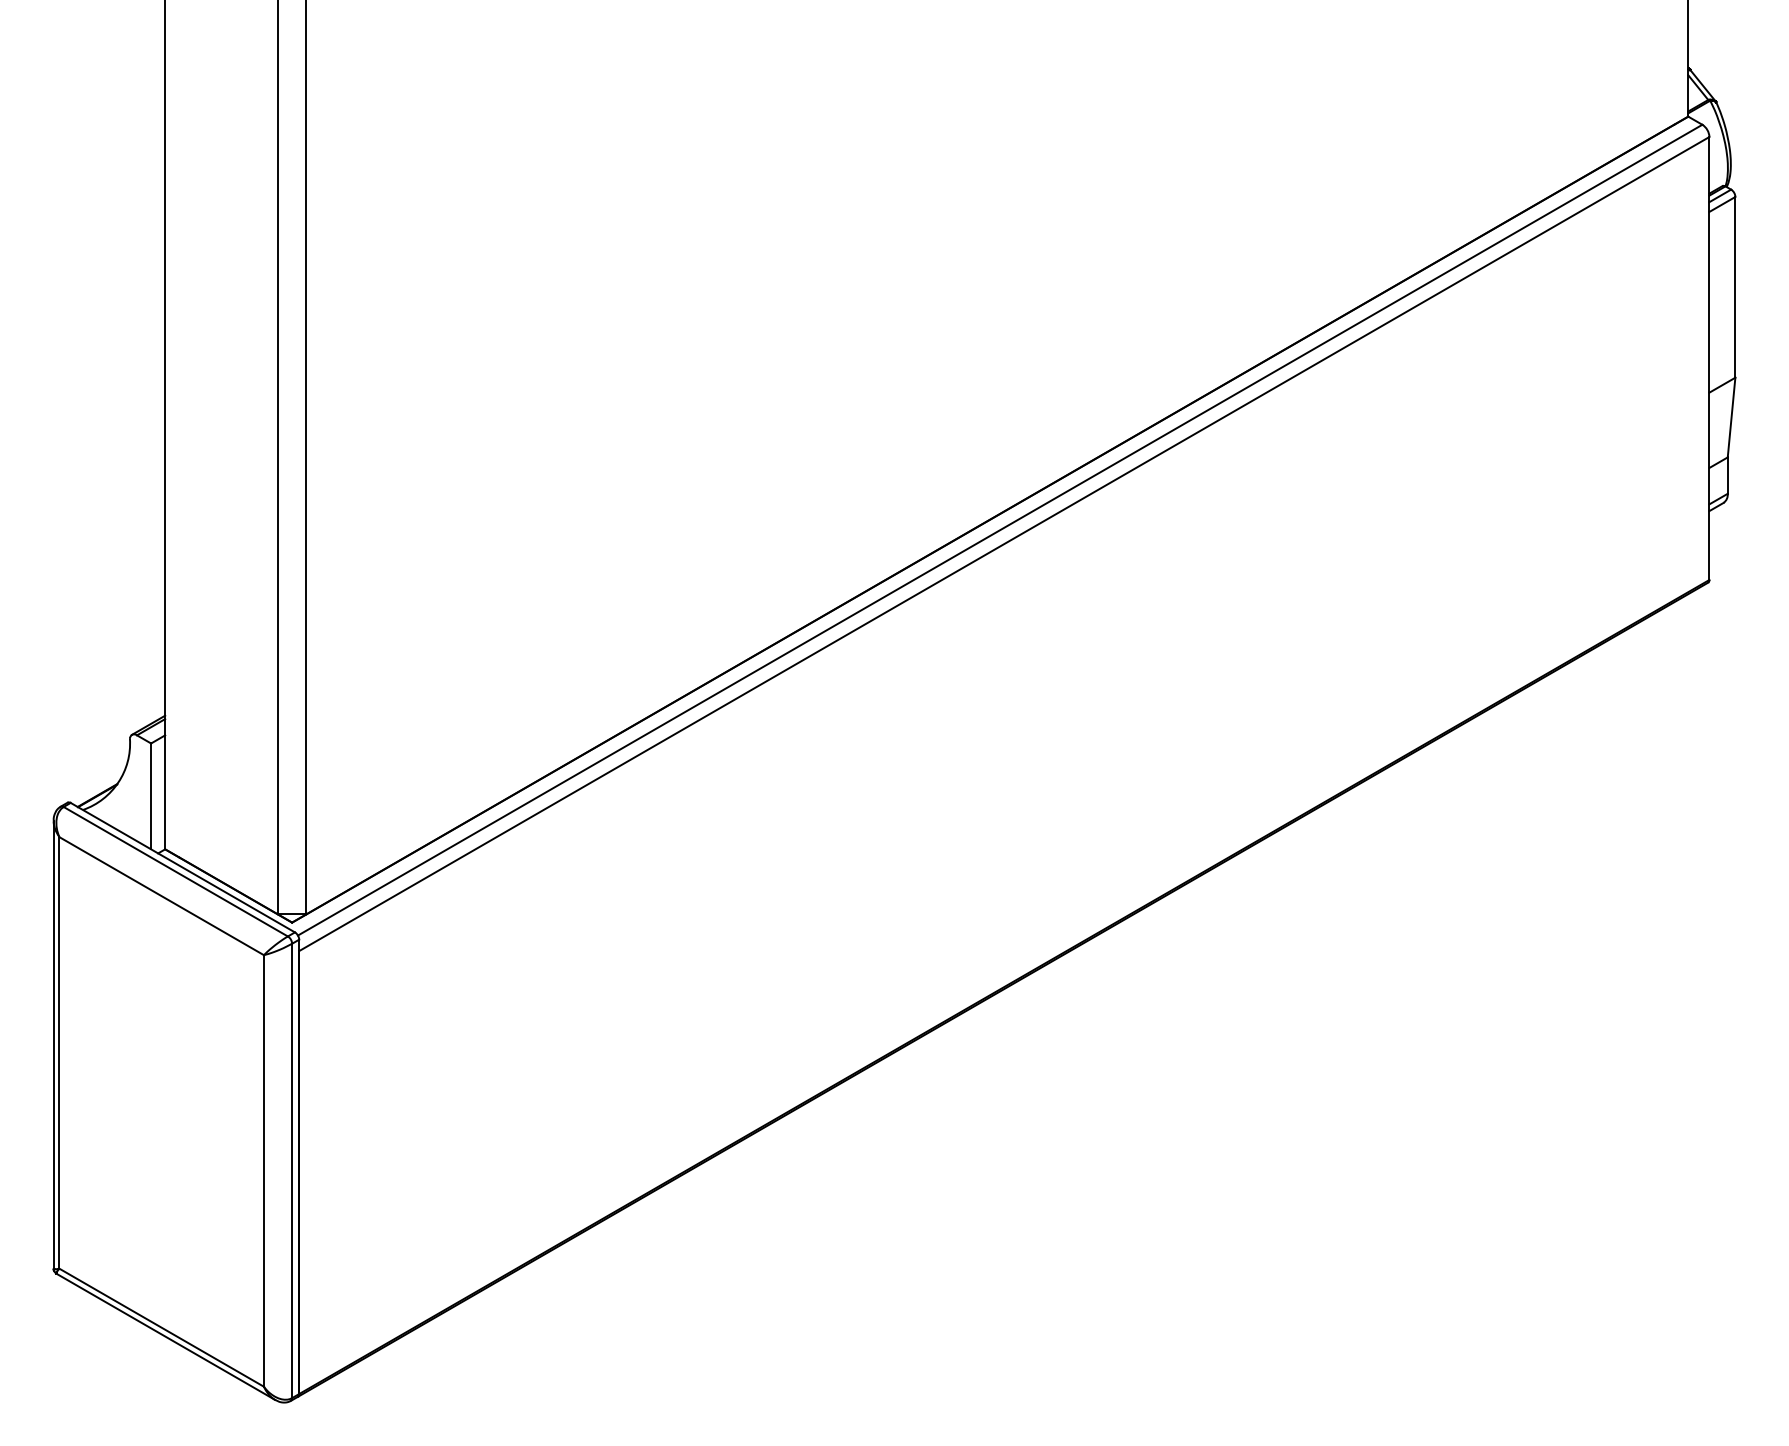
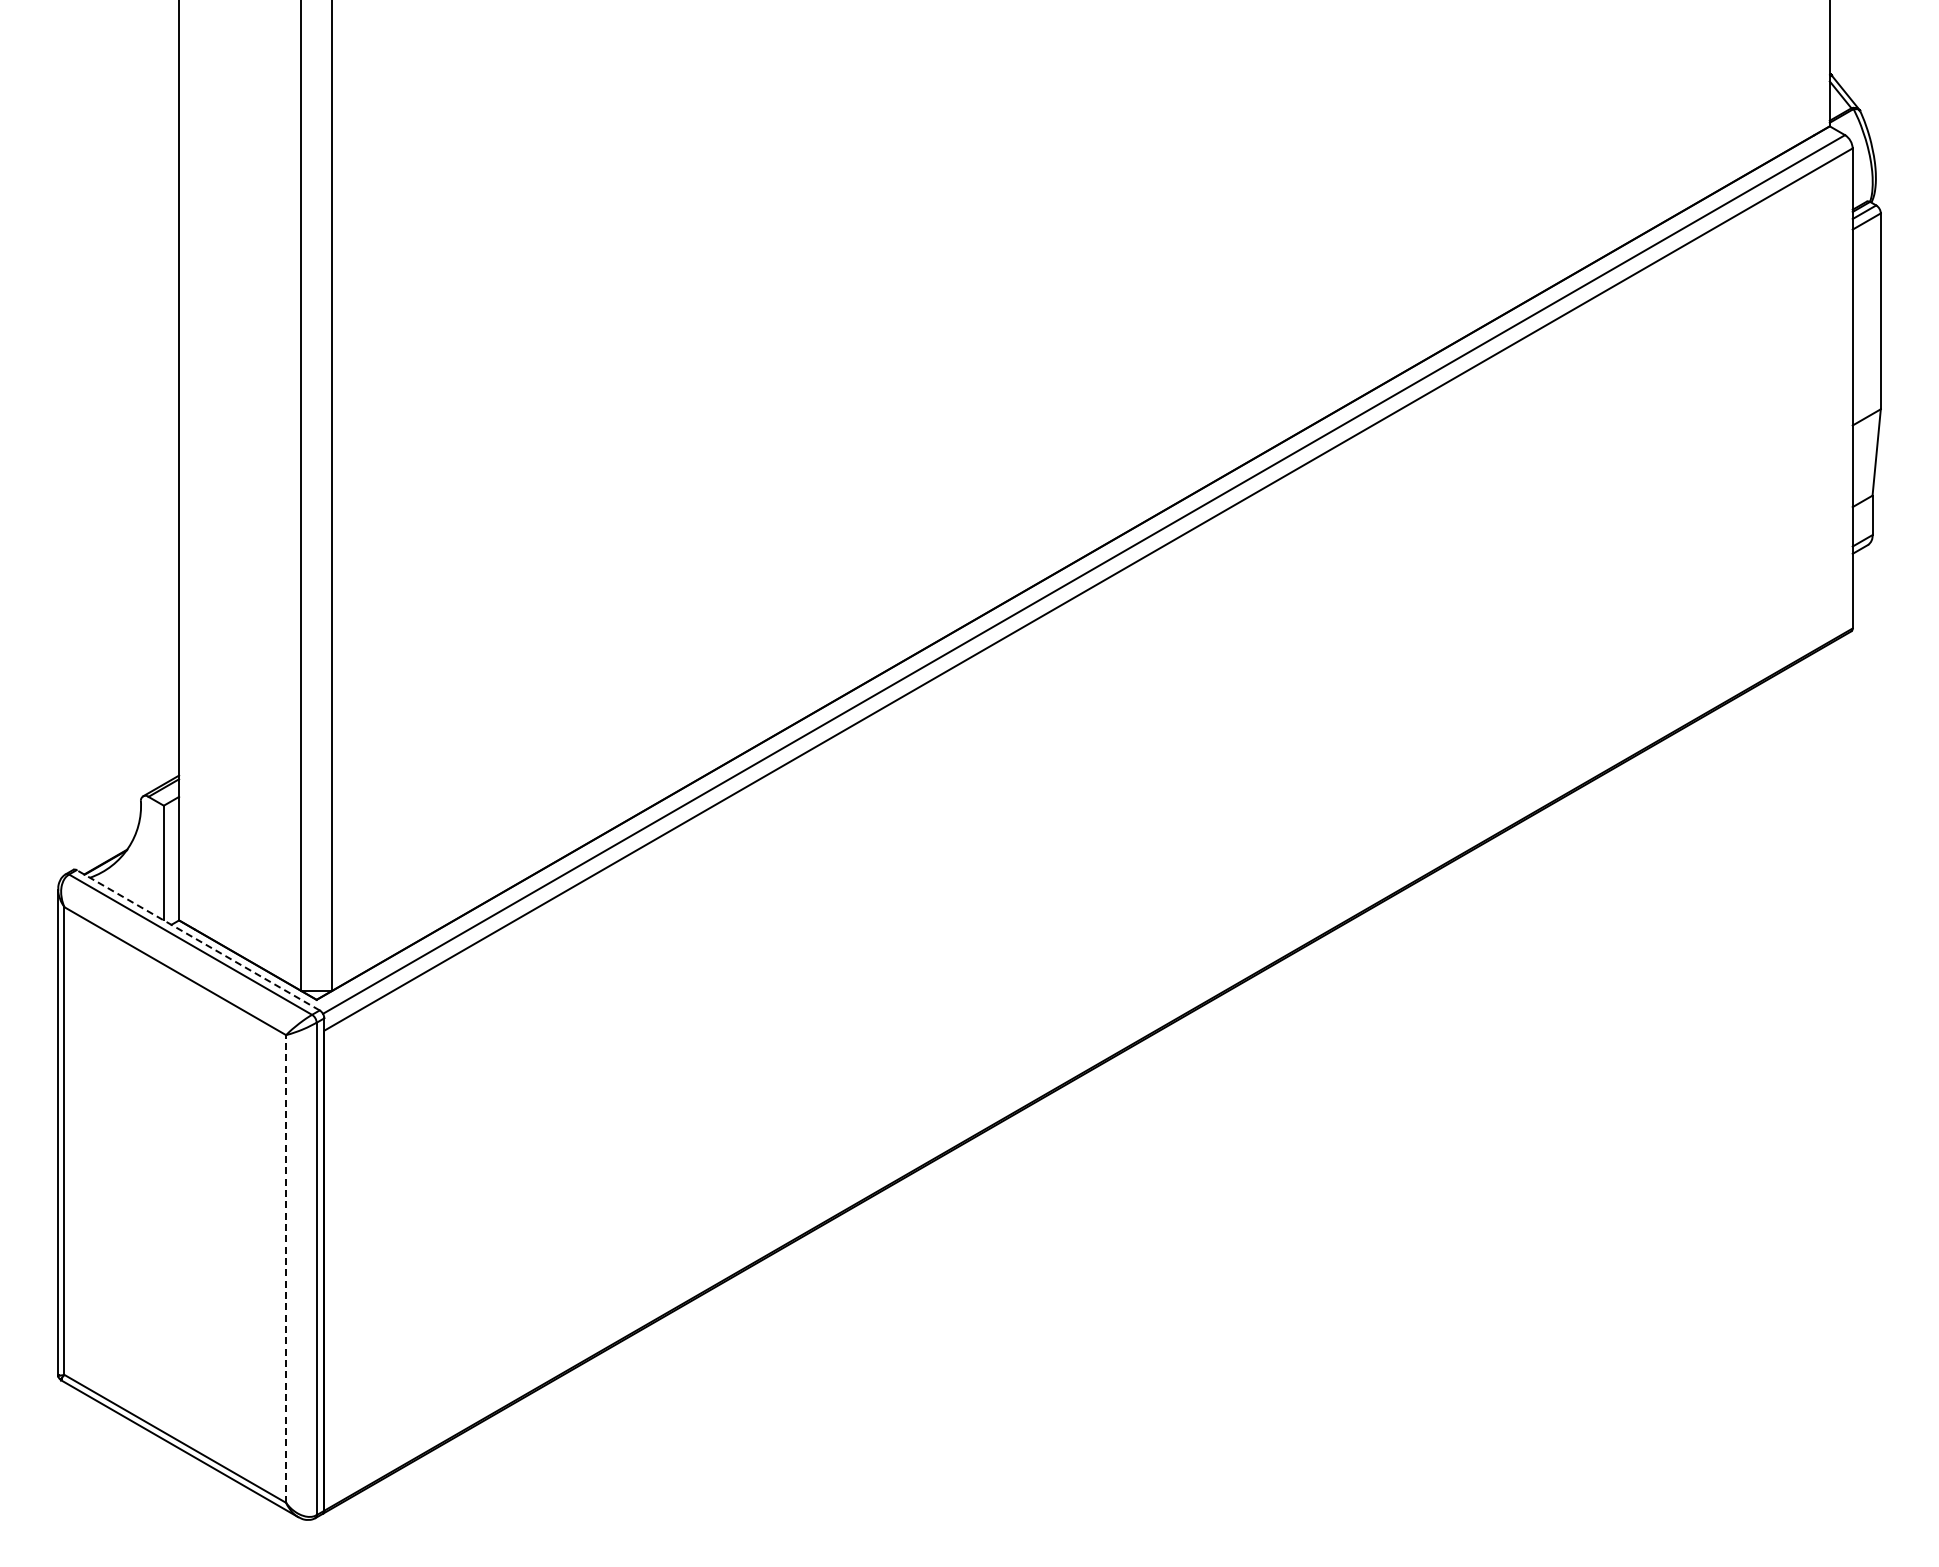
line: (182, 867) -> (197, 940), solid -> dashed
line: (264, 1170) -> (286, 1268), solid -> dashed

